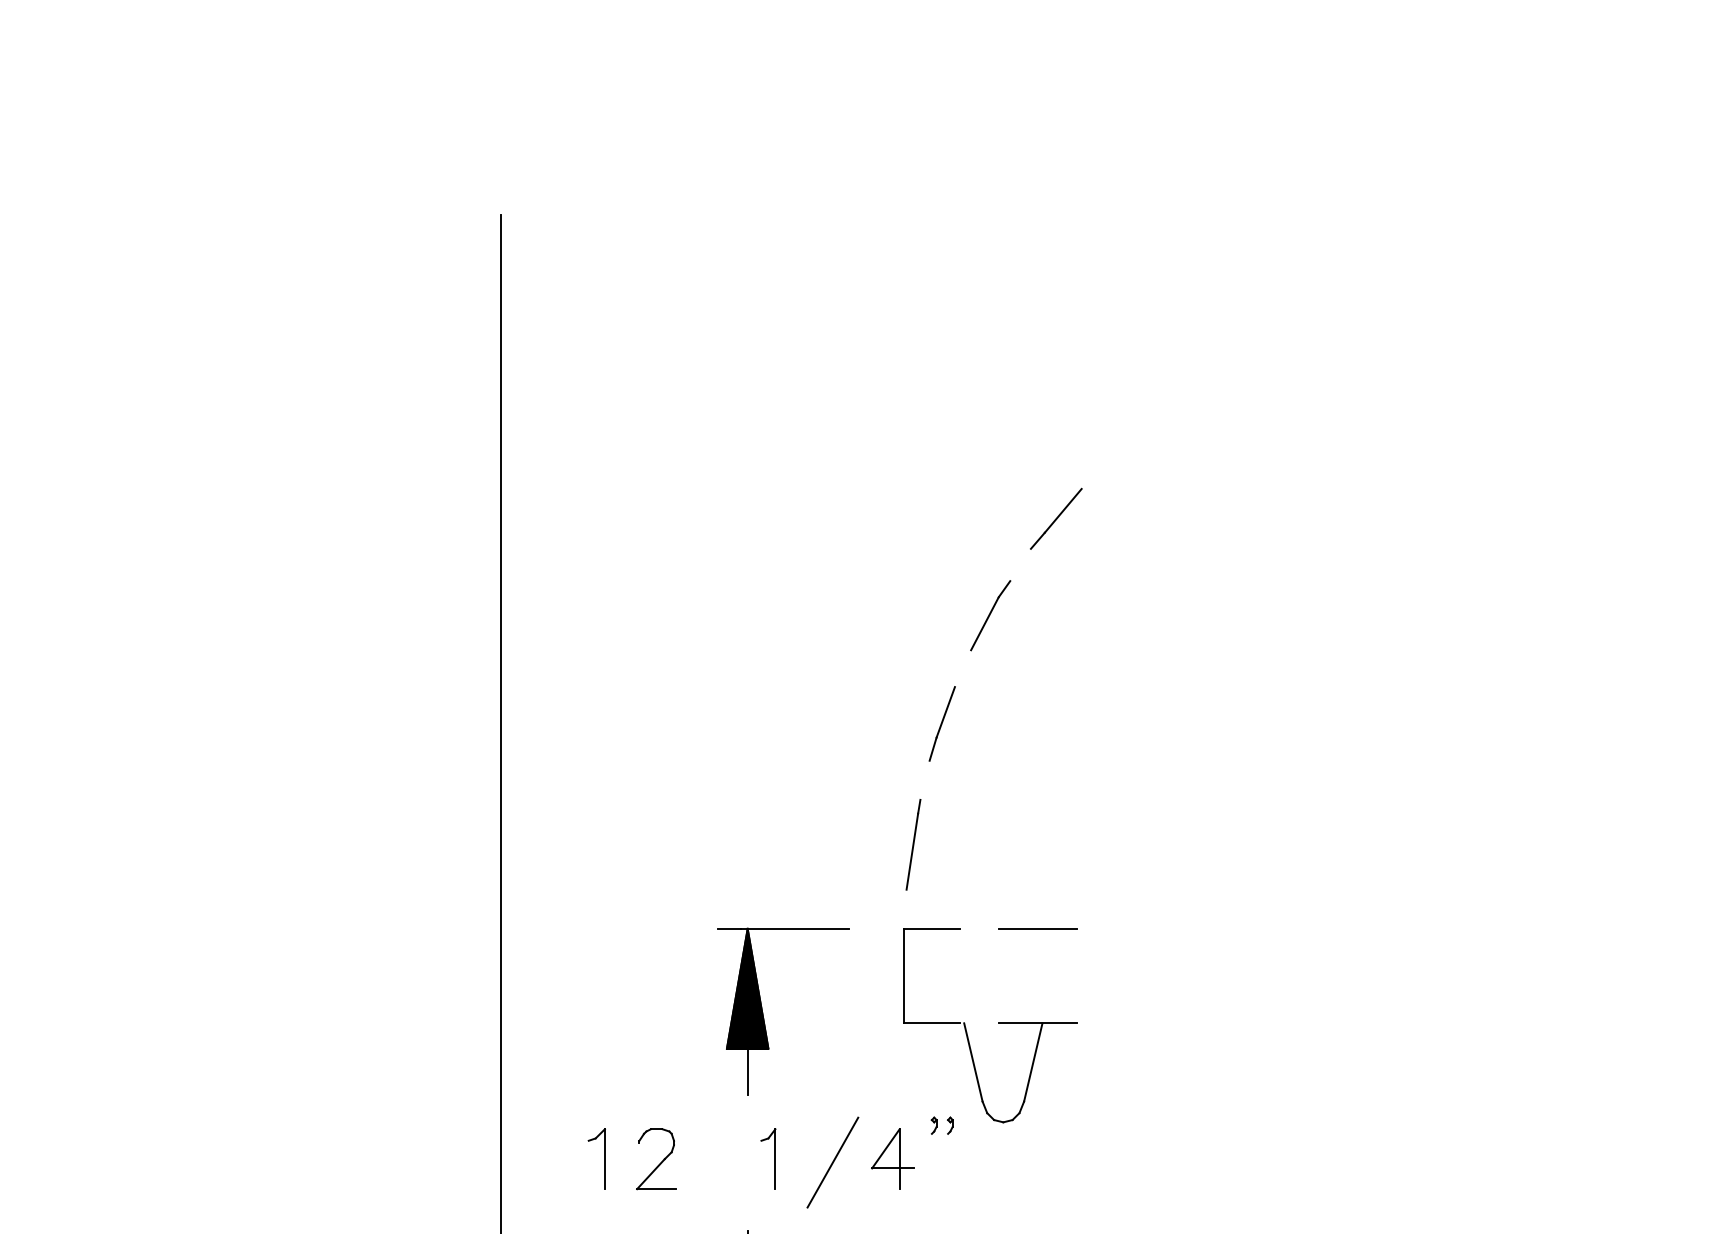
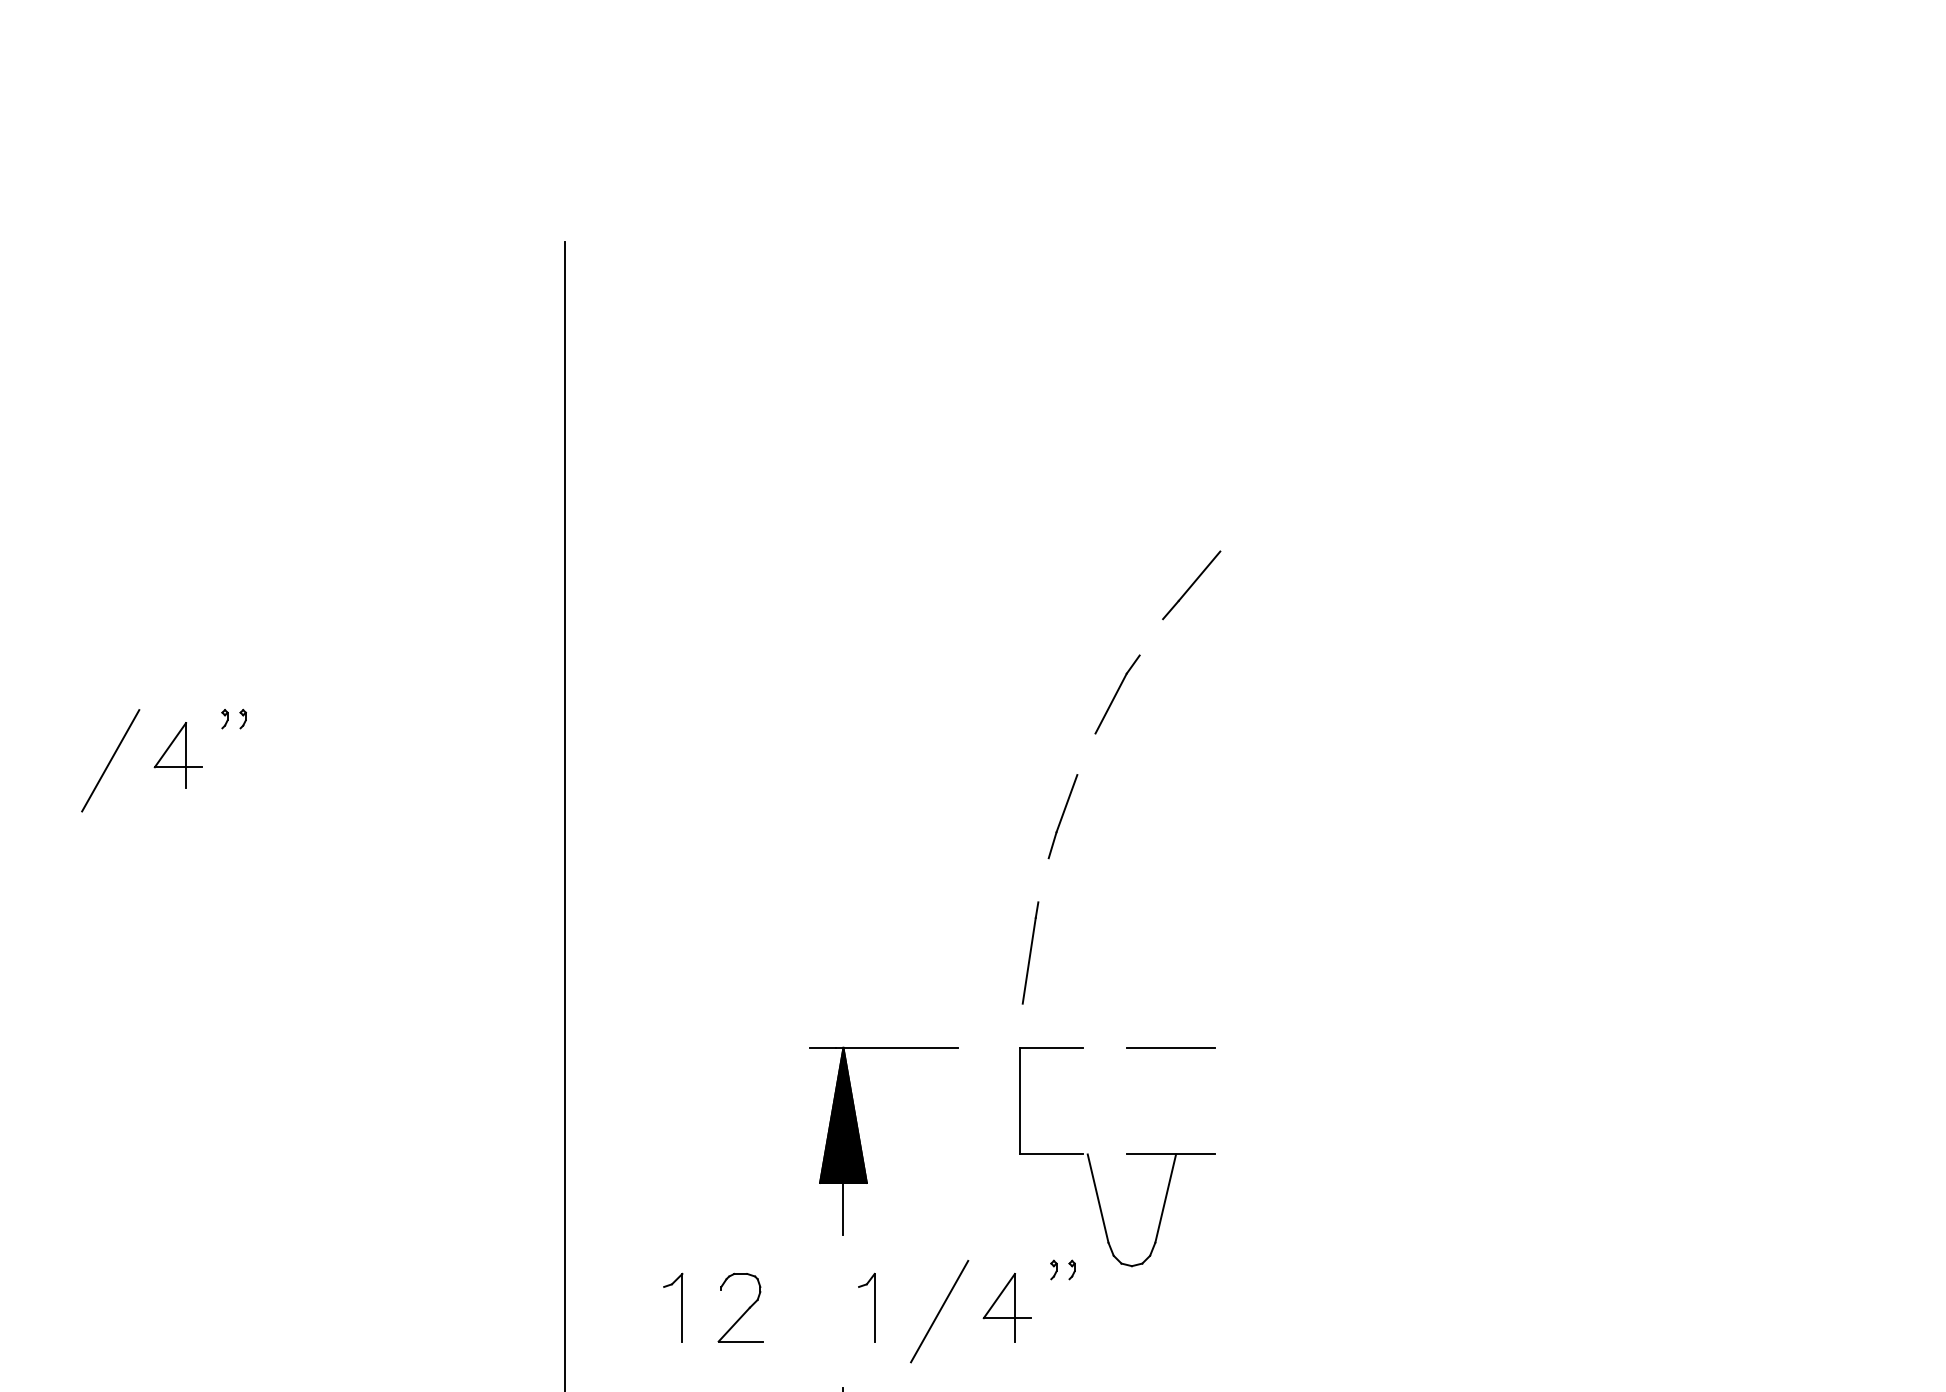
part: (145, 674) -> (163, 760), added

